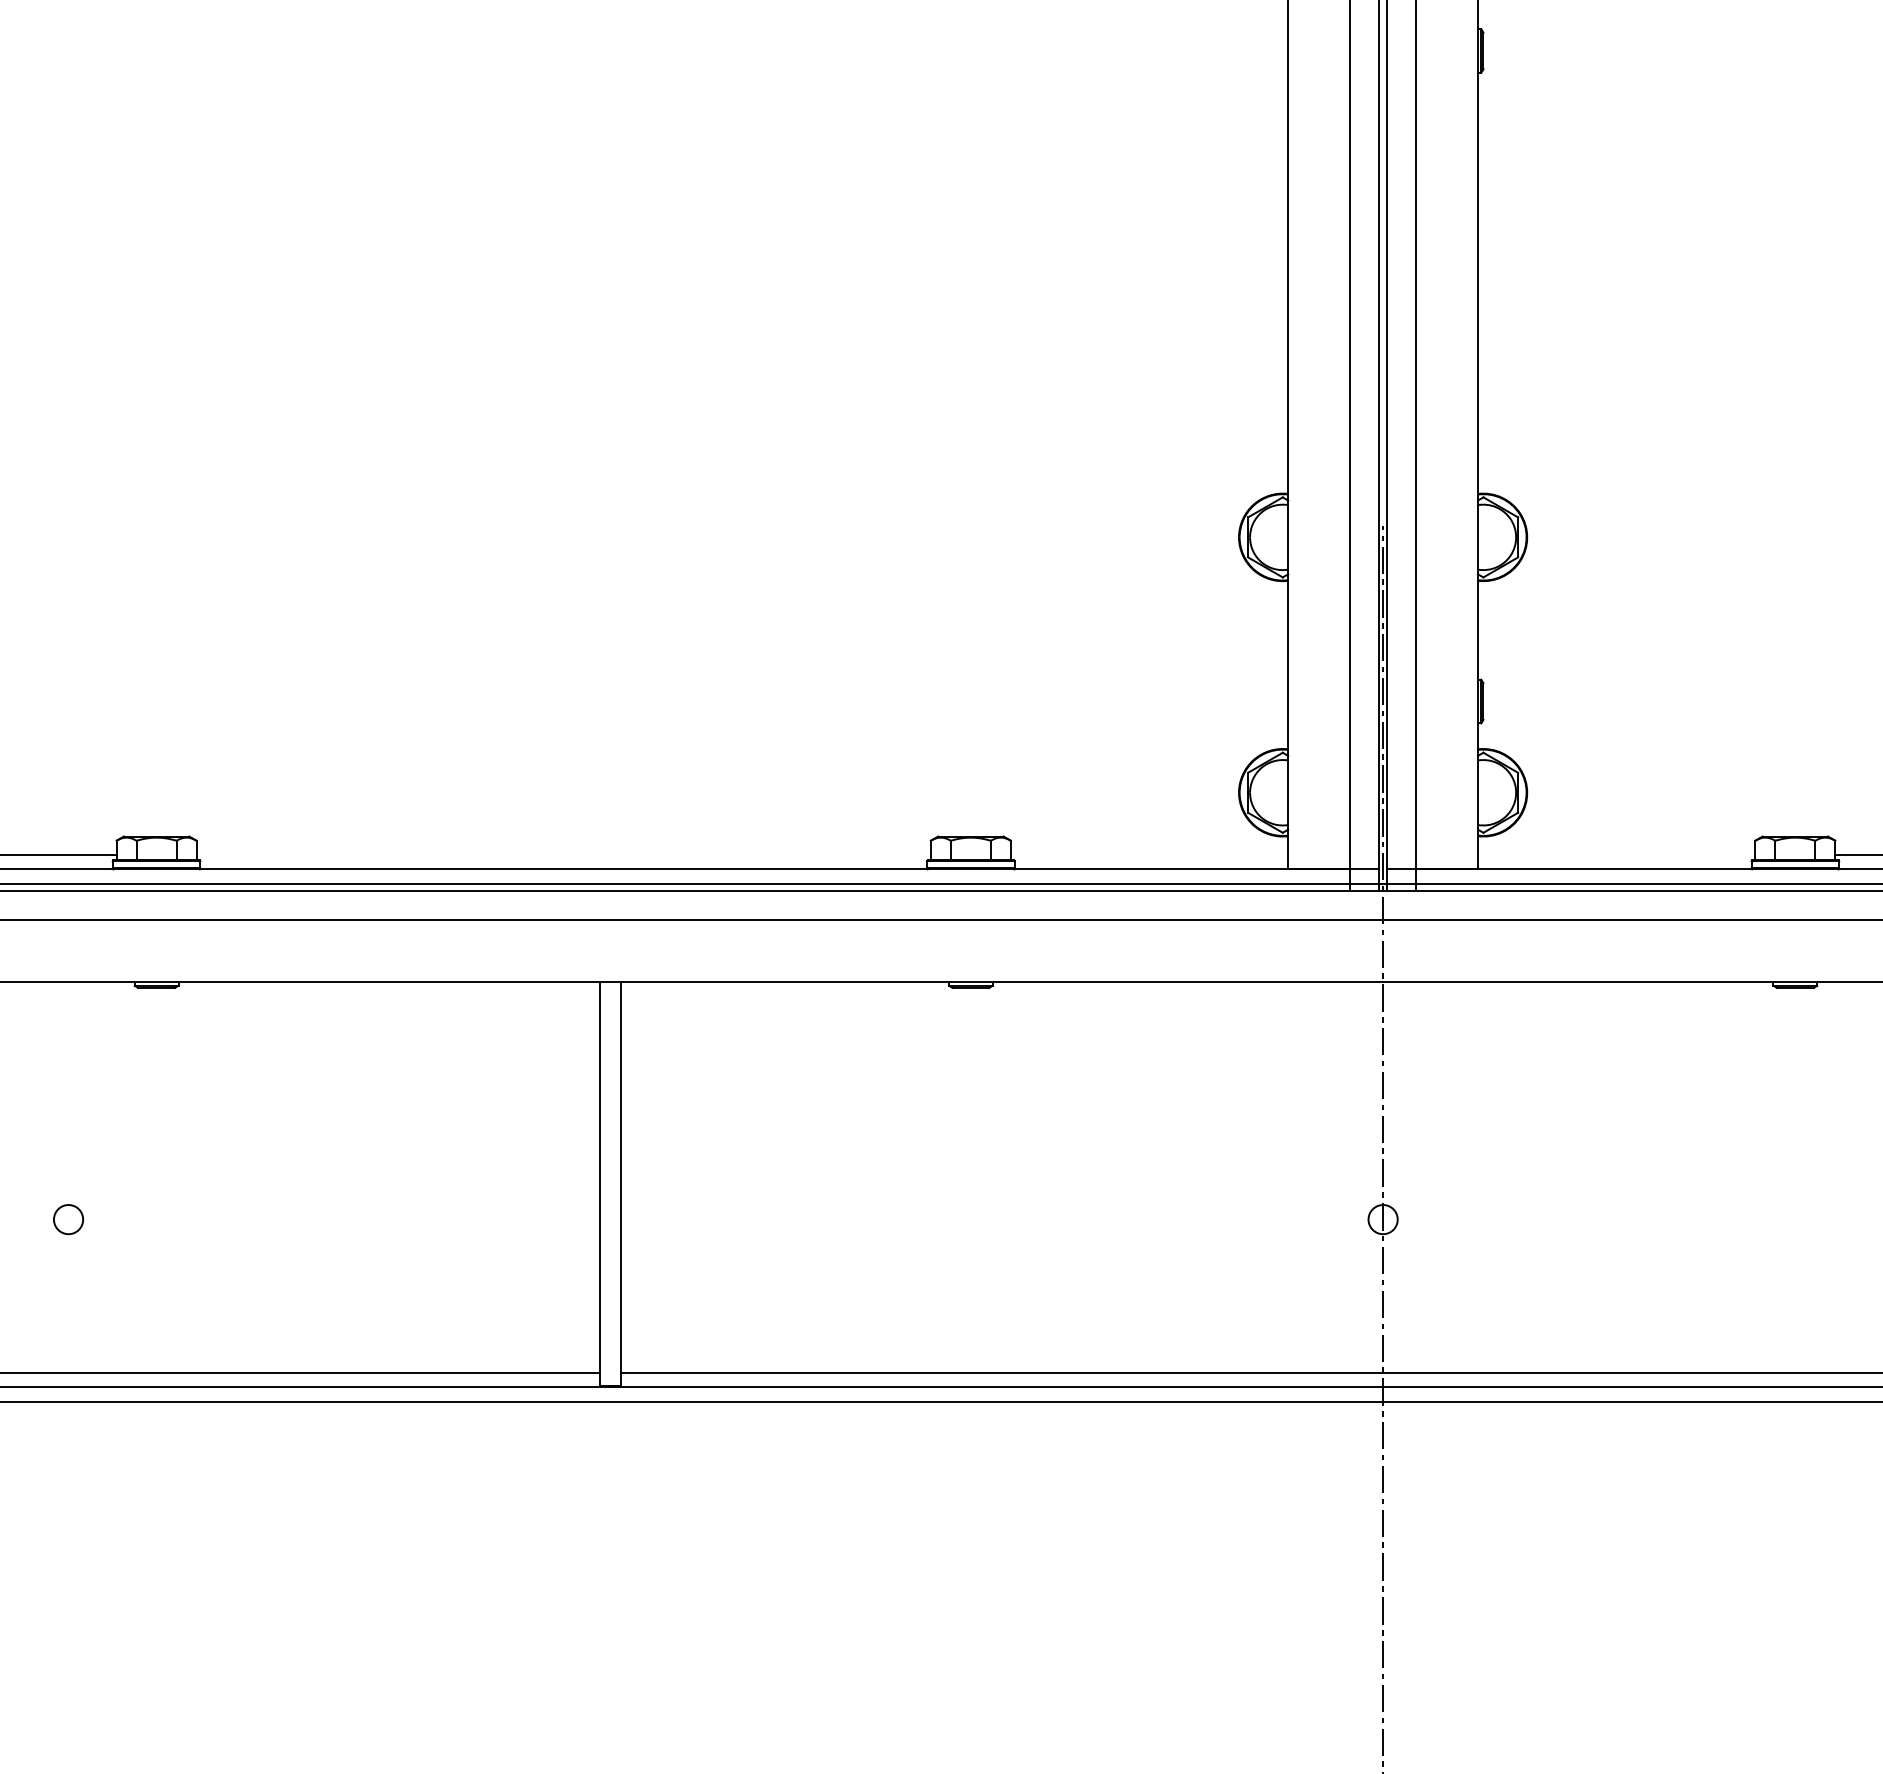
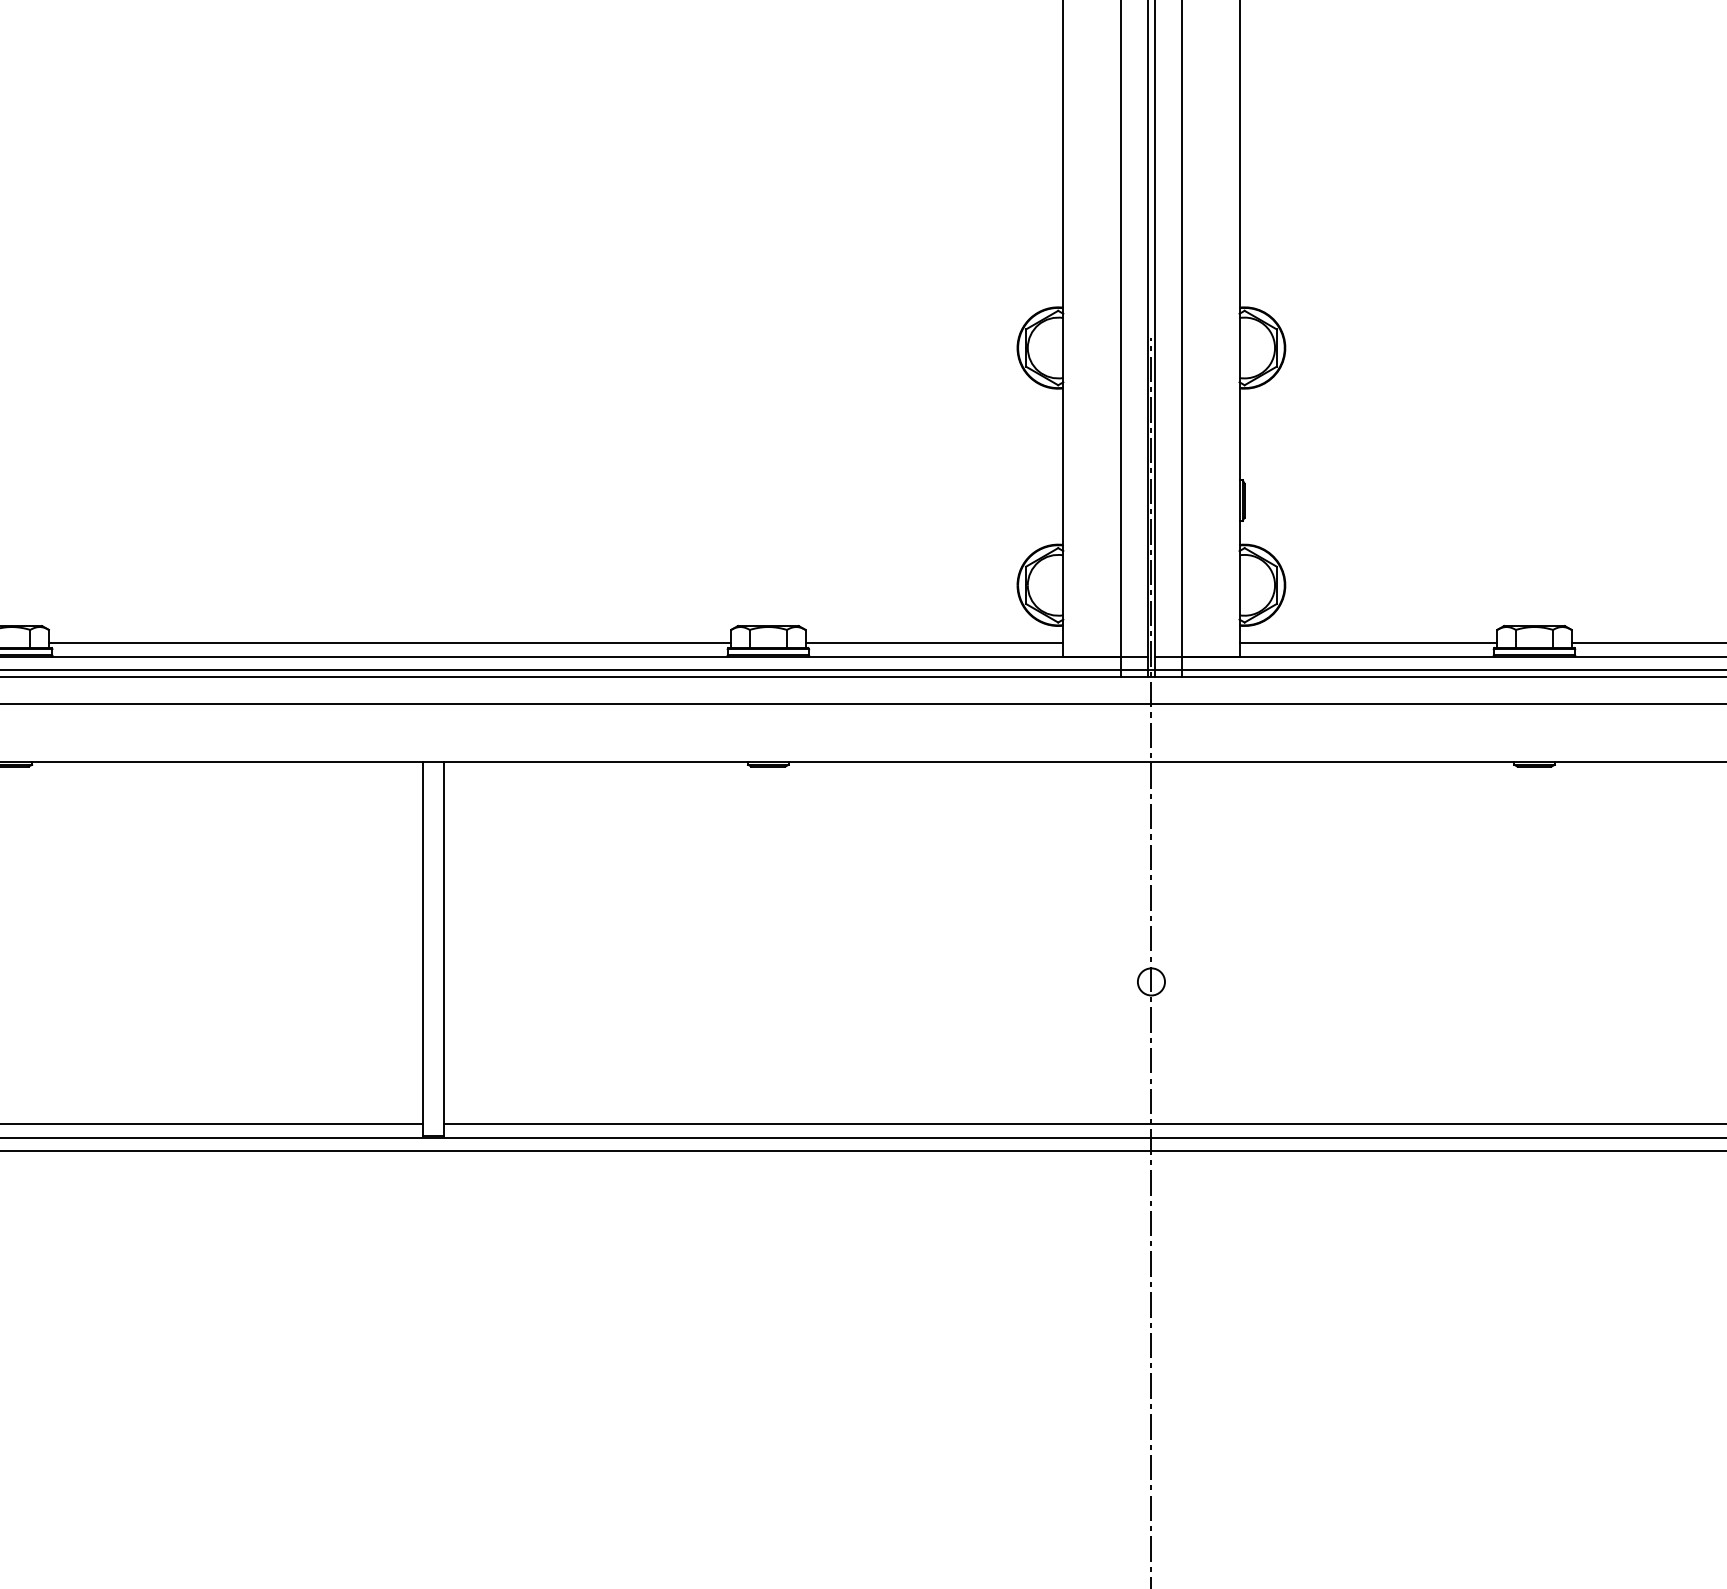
line: (563, 854) -> (389, 642), added
line: (1149, 854) -> (934, 642), added
line: (1616, 854) -> (1368, 642), added

